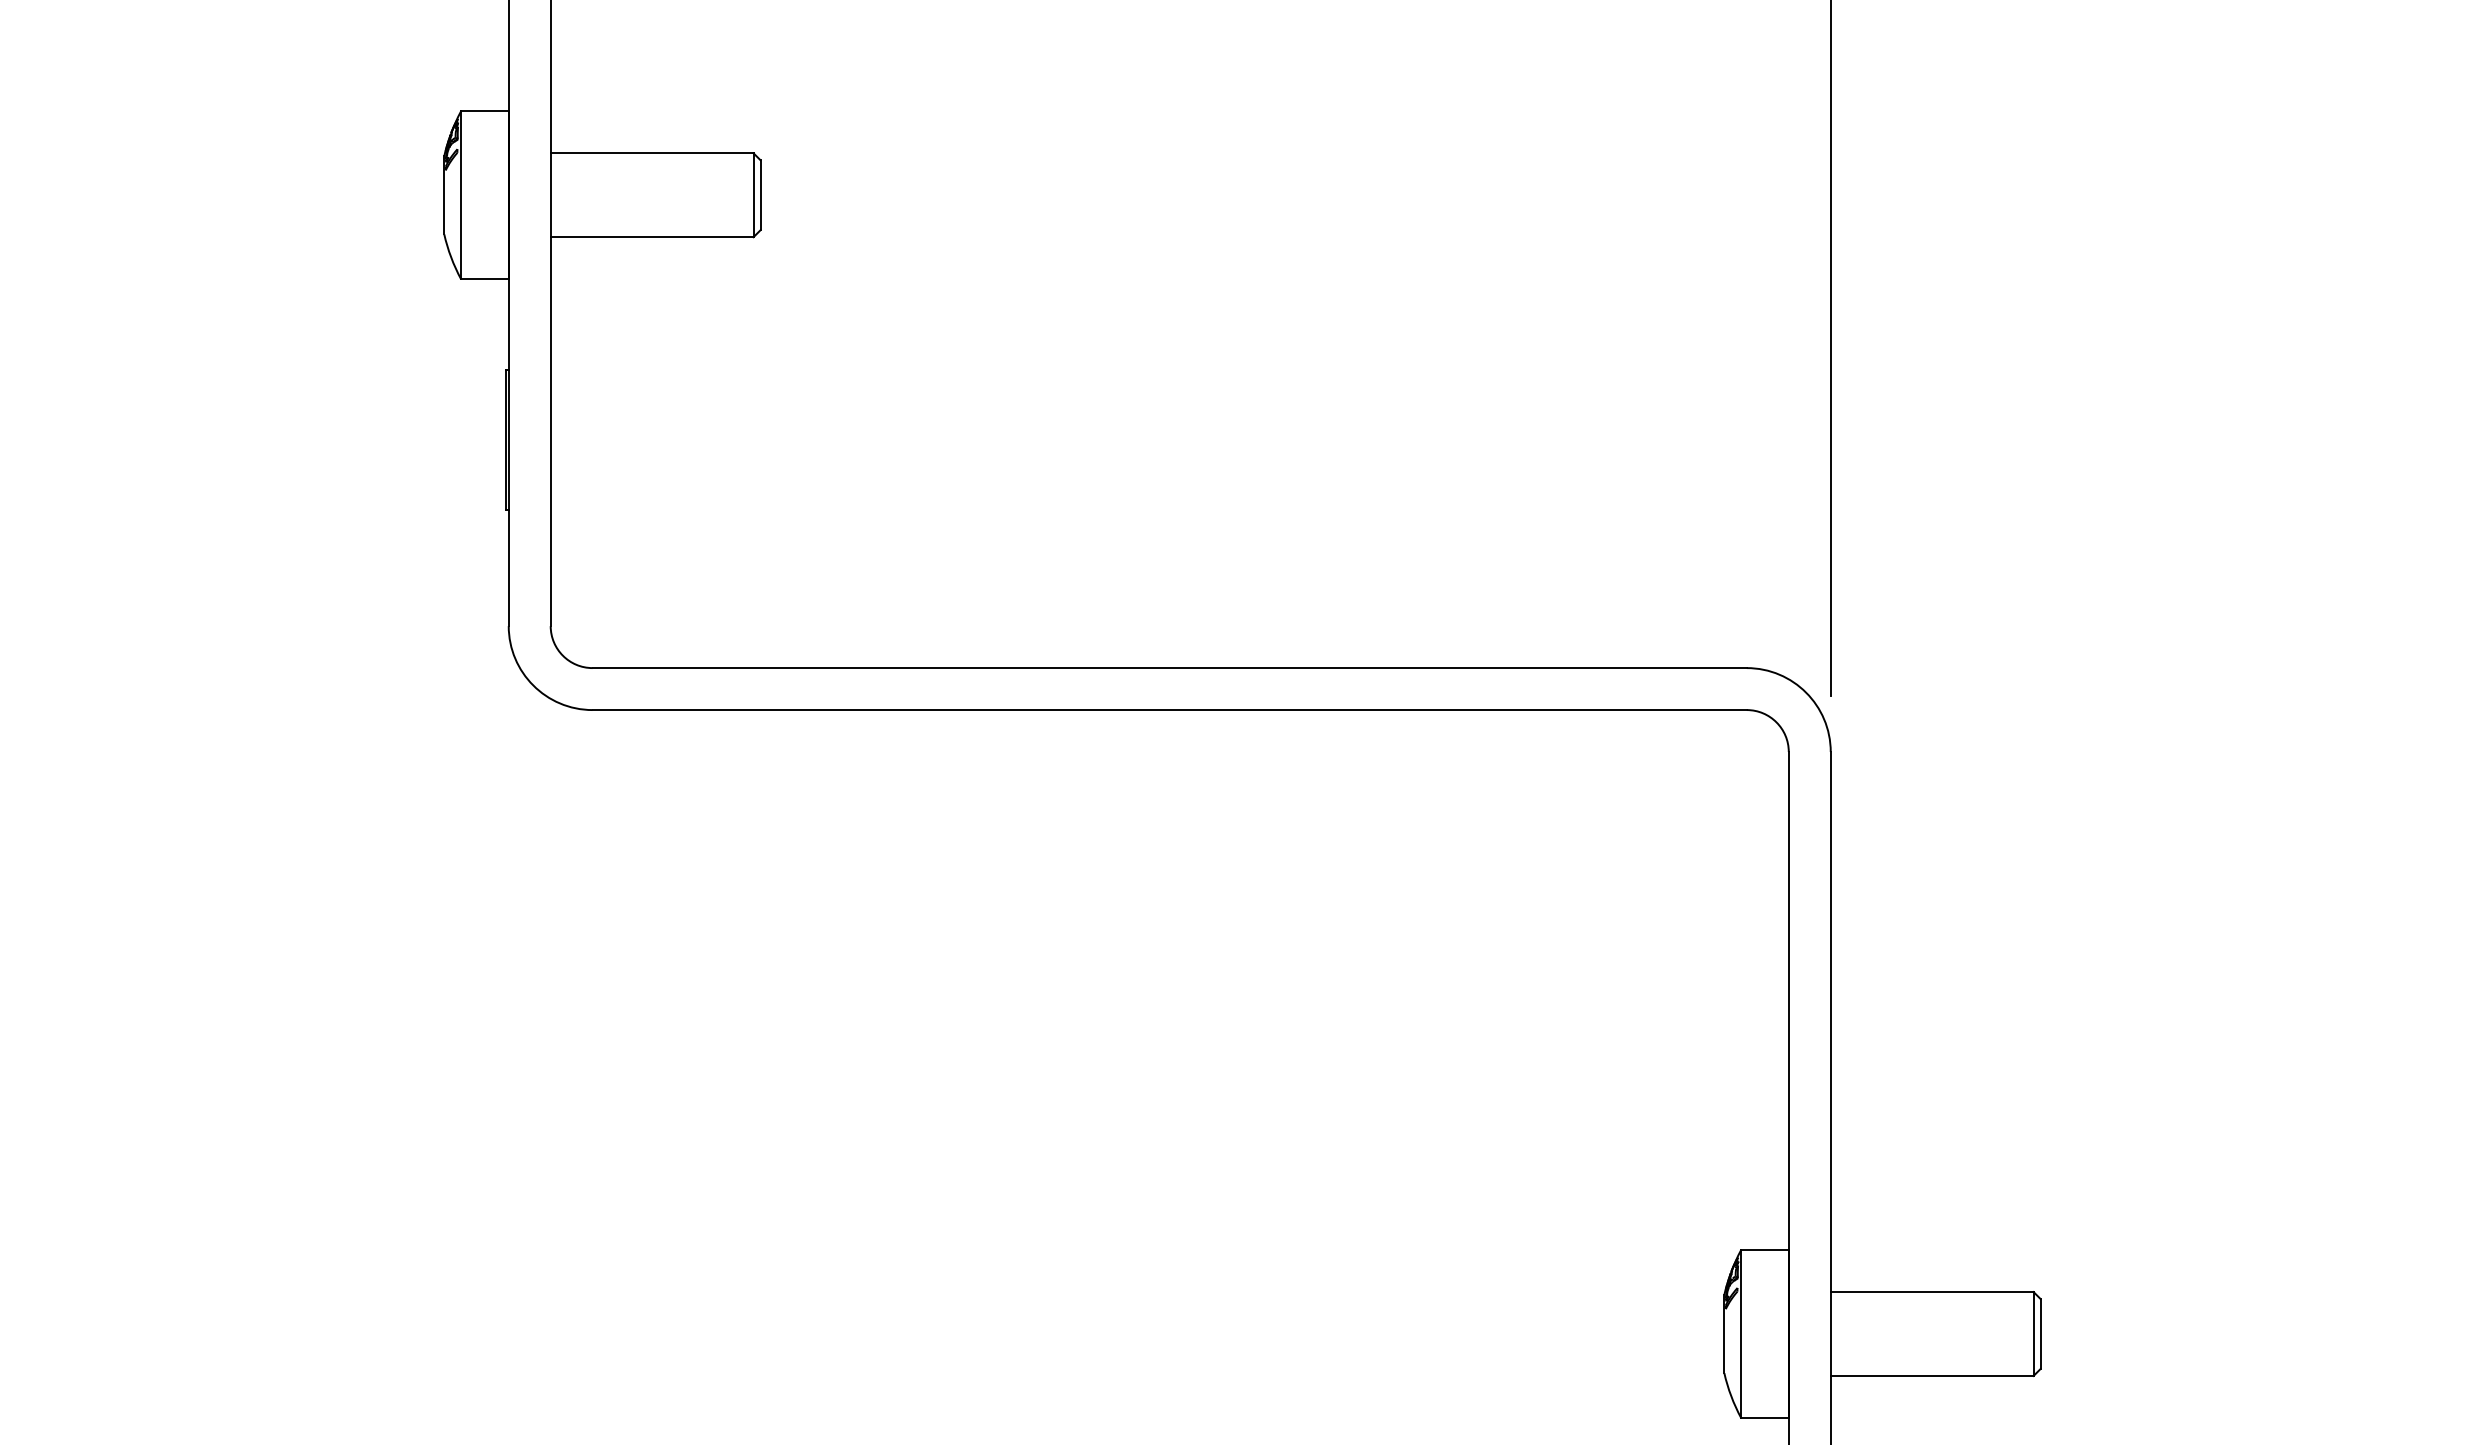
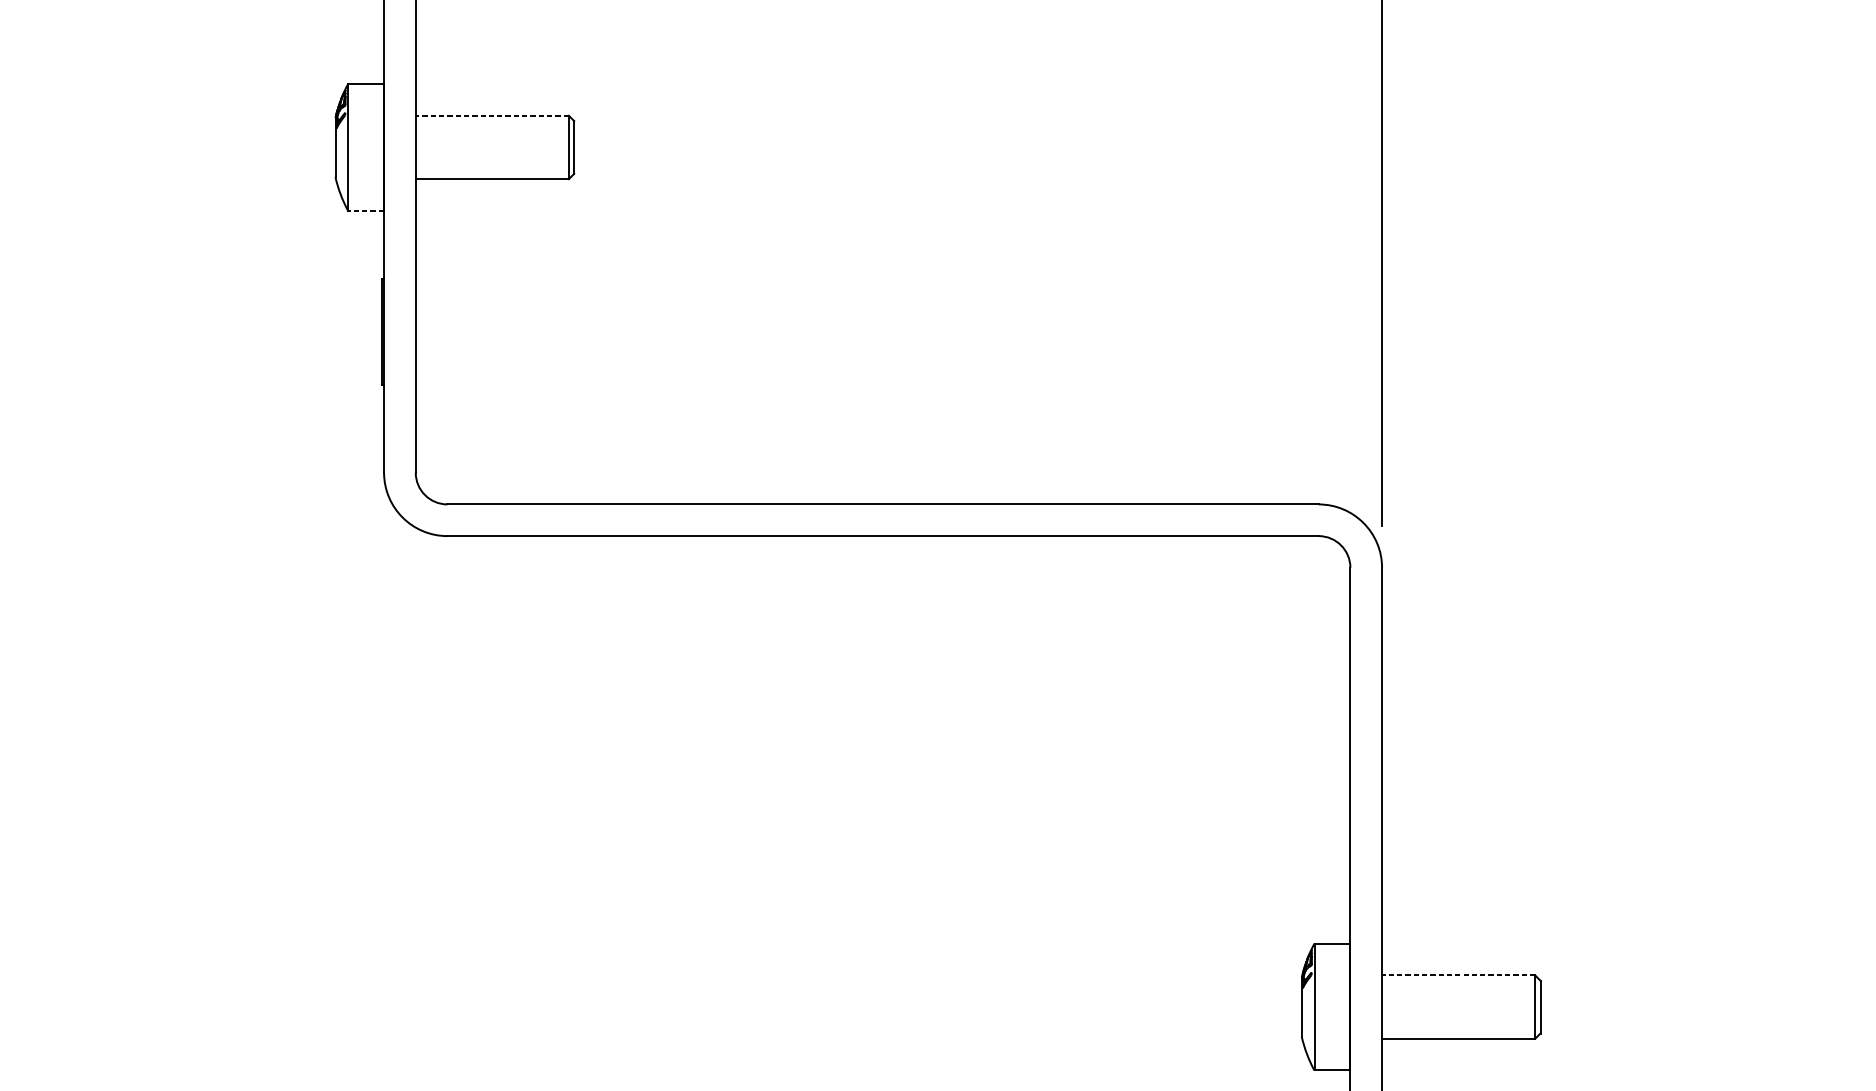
line: (651, 153) -> (491, 115), solid -> dashed
line: (484, 279) -> (365, 211), solid -> dashed
line: (1931, 1292) -> (1458, 975), solid -> dashed

